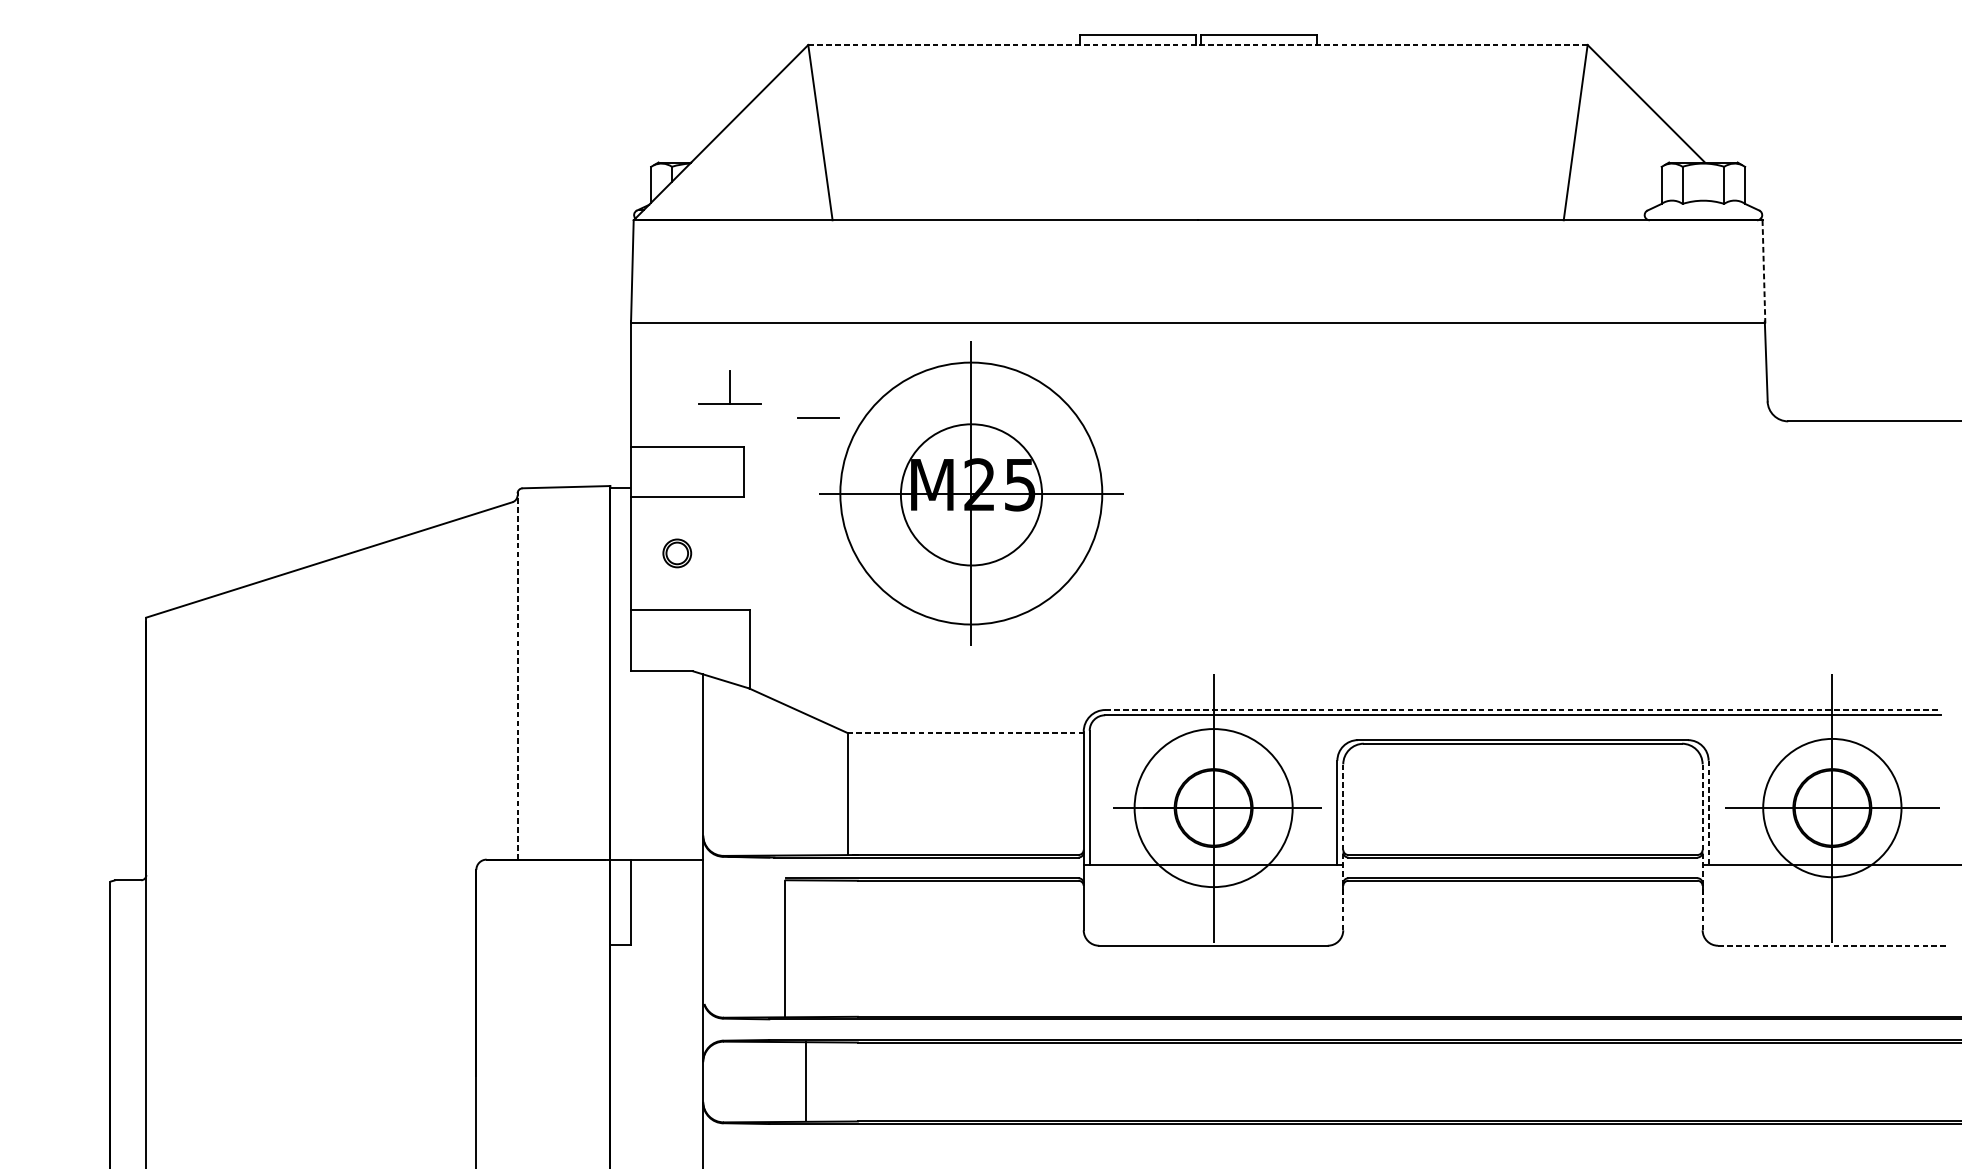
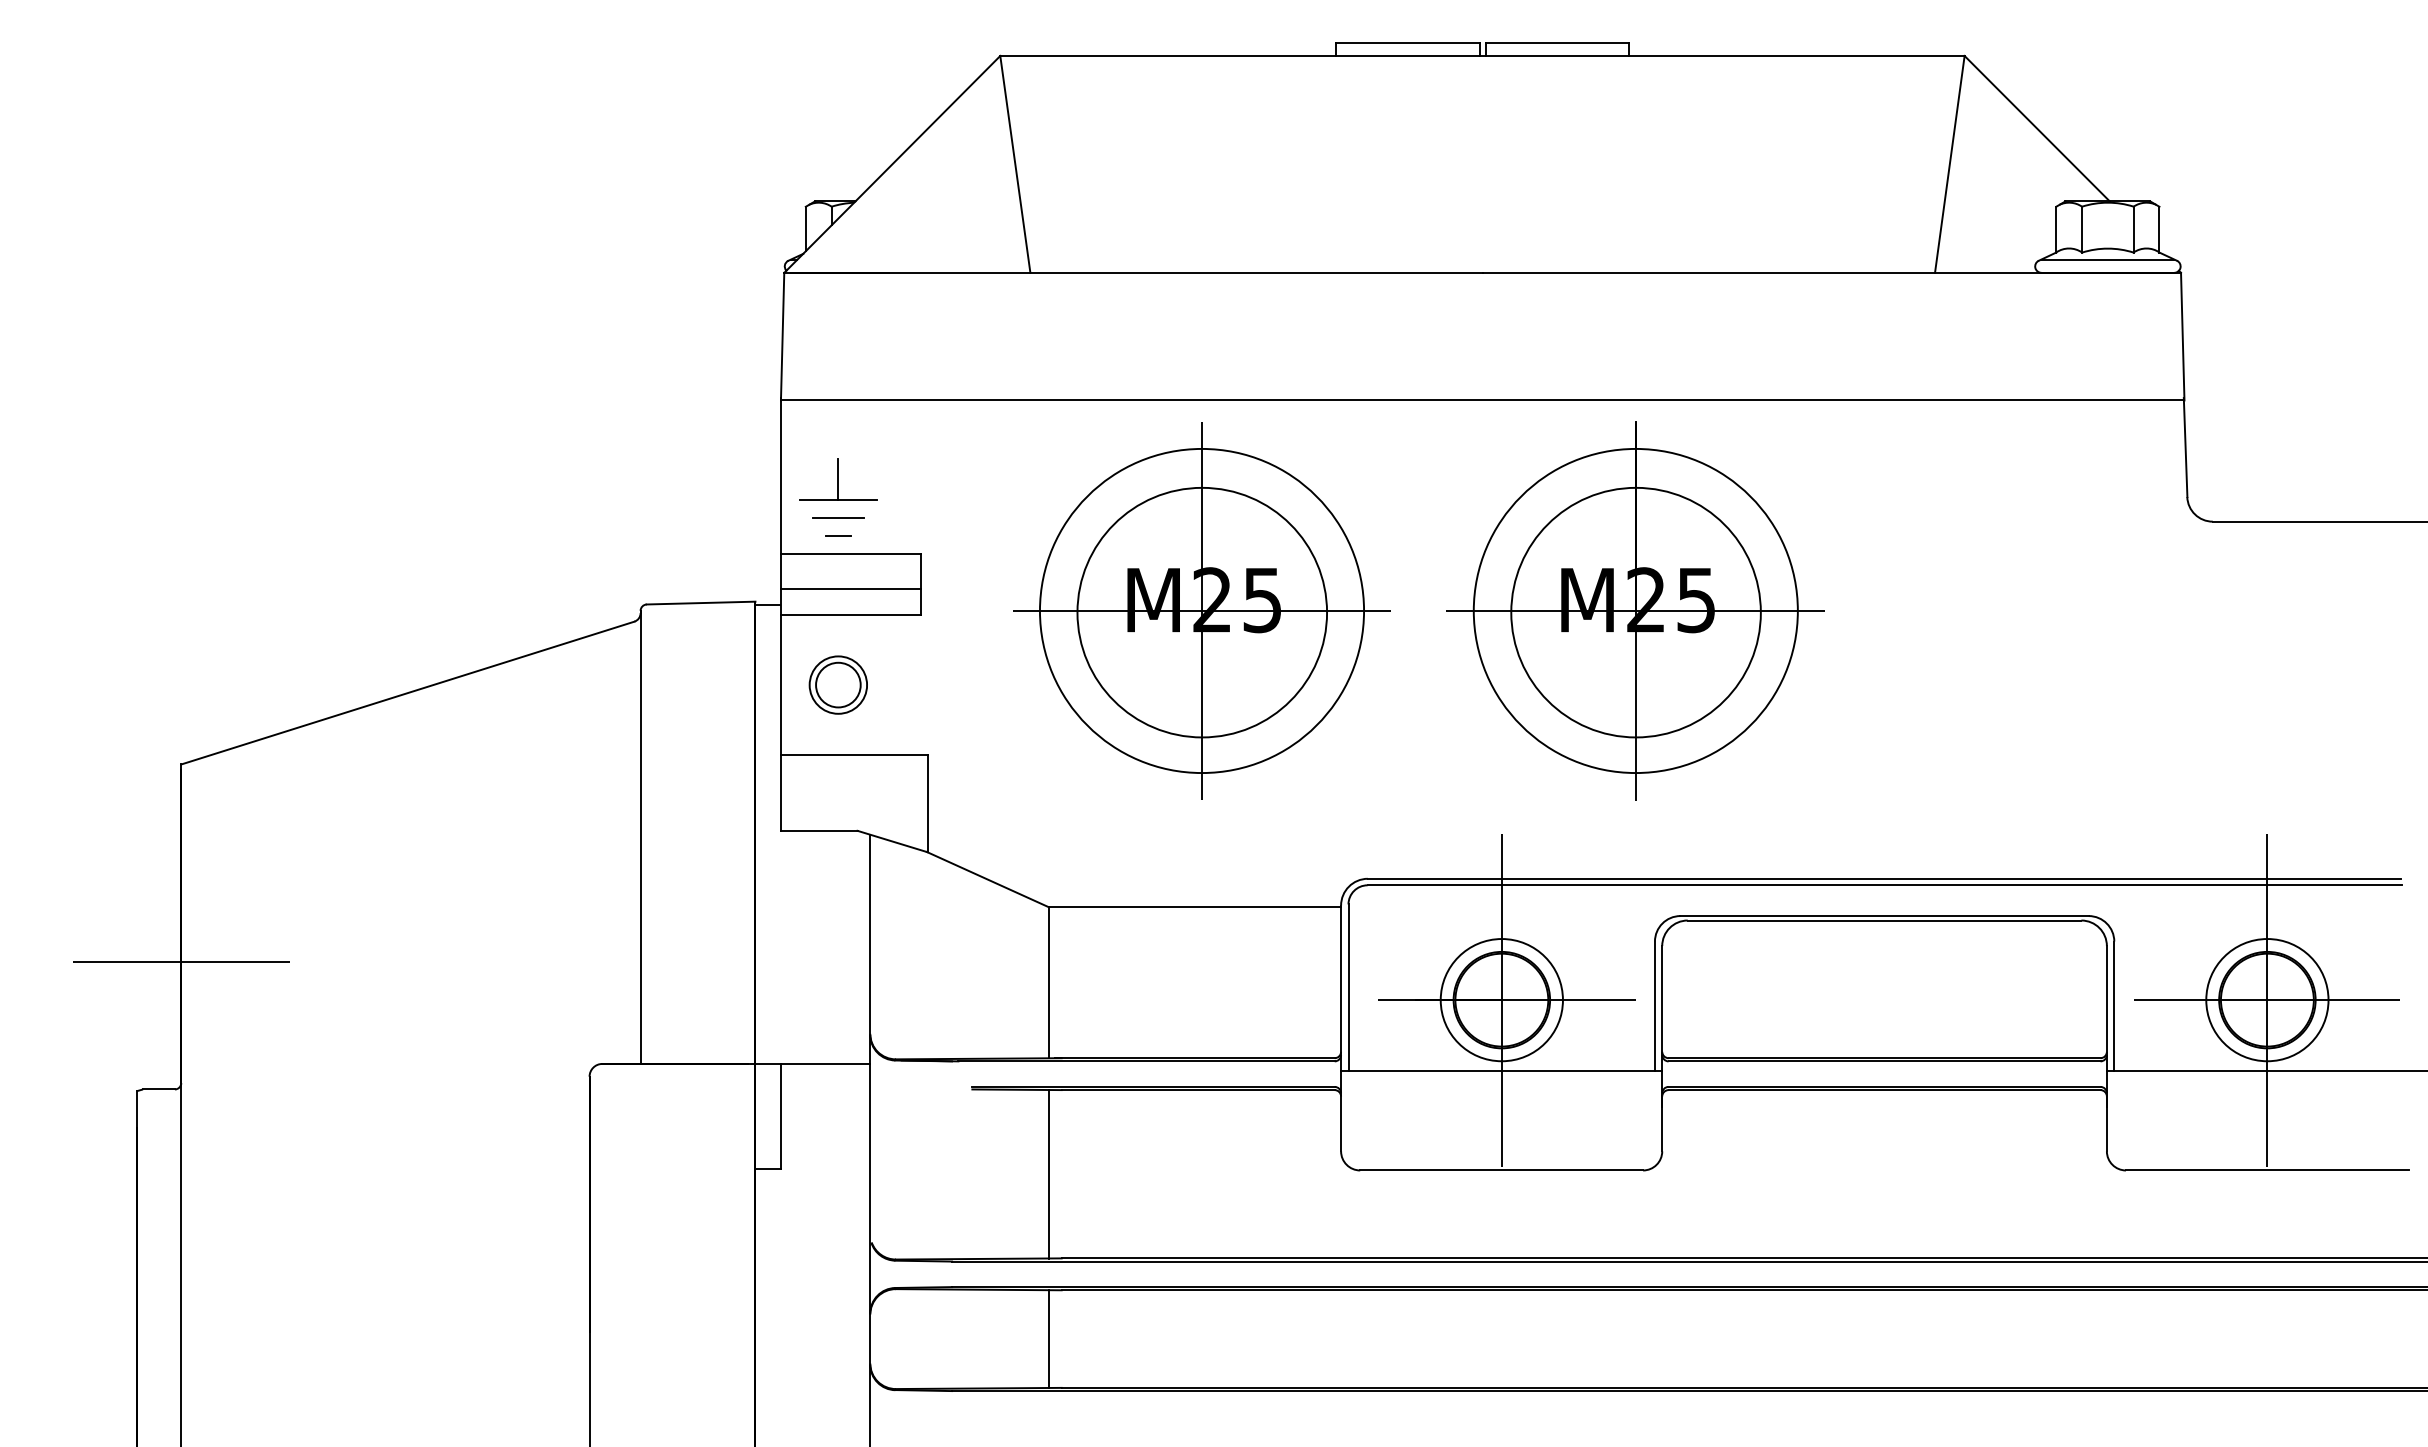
line: (1198, 44) -> (1482, 55), dashed -> solid
line: (1703, 210) -> (2107, 260), added
line: (1763, 271) -> (2182, 336), dashed -> solid
part: (730, 387) -> (838, 479), moved
line: (818, 418) -> (838, 517), moved
line: (677, 432) -> (838, 535), added
line: (687, 476) -> (850, 589), added
part: (1321, 493) -> (1635, 610), added
circle: (971, 494) -> (1202, 612), size x1.43
part: (676, 552) -> (837, 684), size x1.67
line: (517, 676) -> (640, 837), dashed -> solid
line: (1522, 709) -> (1884, 878), dashed -> solid
line: (966, 733) -> (1195, 907), dashed -> solid
line: (145, 776) -> (180, 961), added
circle: (1213, 808) -> (1501, 1000), size x0.62
circle: (1832, 808) -> (2267, 1000), size x0.71
line: (1708, 813) -> (2114, 1006), dashed -> solid
line: (1343, 847) -> (1662, 1048), dashed -> solid
line: (1702, 847) -> (2106, 1048), dashed -> solid
line: (1832, 945) -> (2267, 1170), dashed -> solid
line: (784, 948) -> (1048, 1173), moved
line: (805, 1081) -> (1048, 1338), moved

